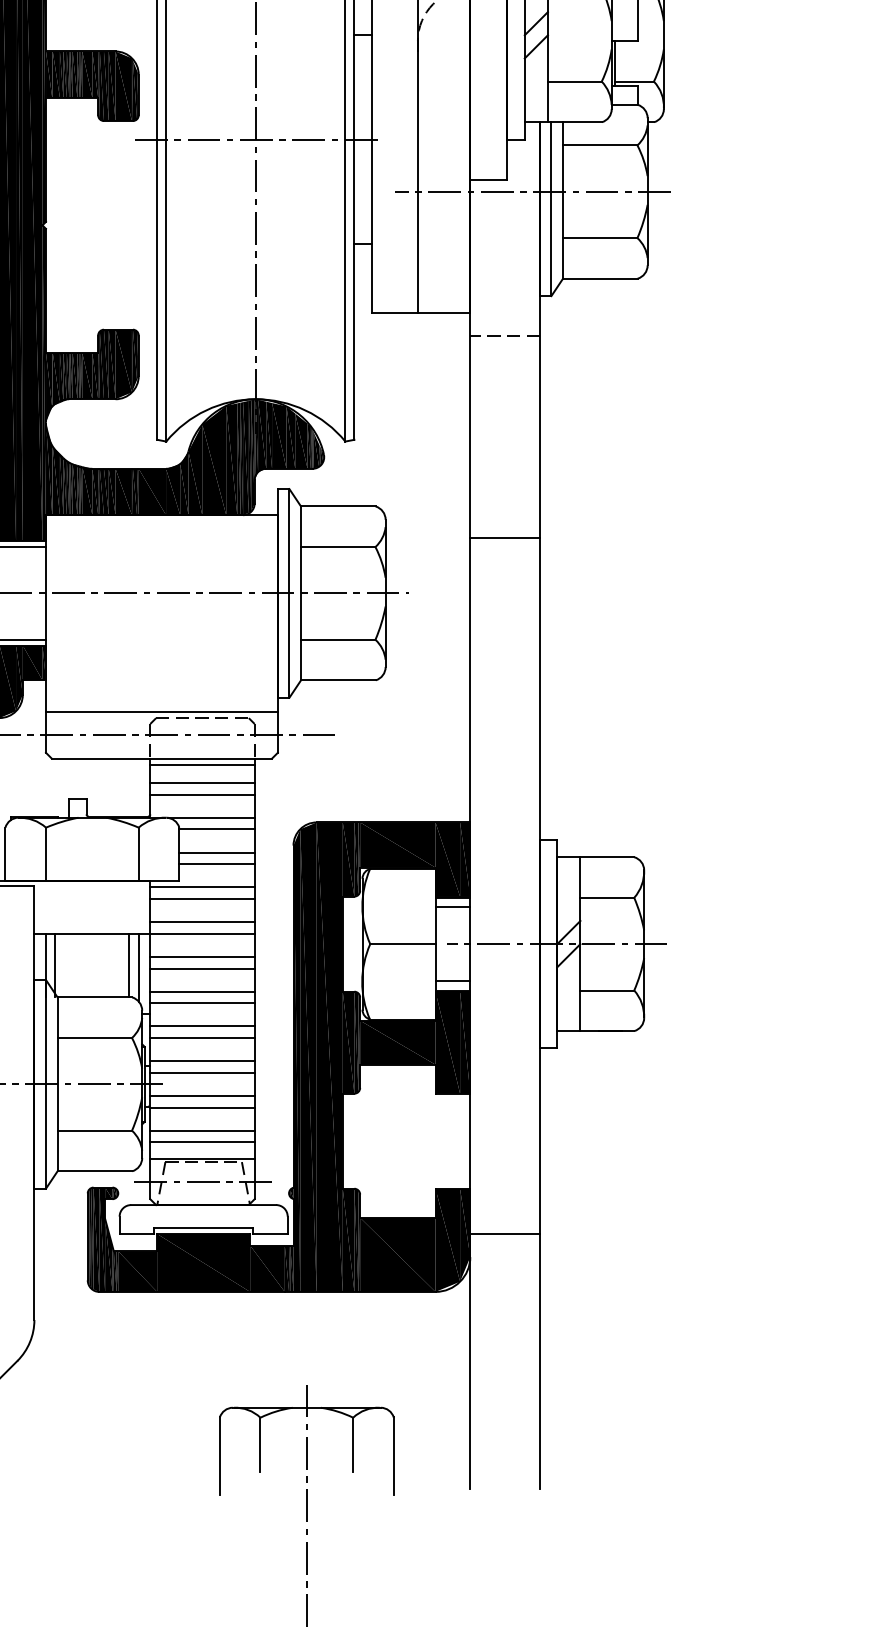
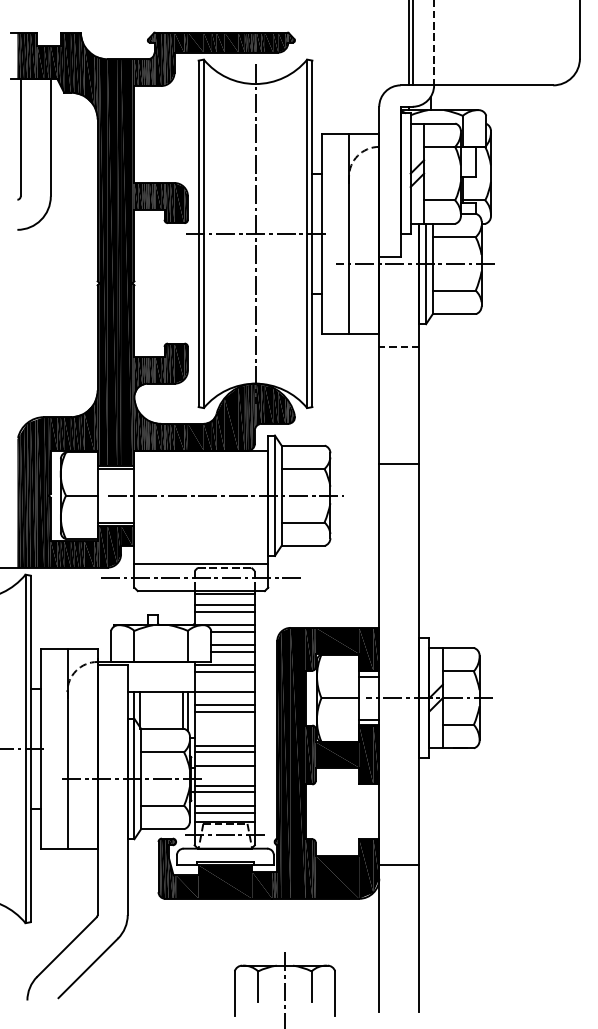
line: (202, 922) -> (224, 685), removed
line: (202, 991) -> (224, 725), removed
line: (202, 1003) -> (224, 732), removed
line: (202, 1073) -> (224, 772), removed

